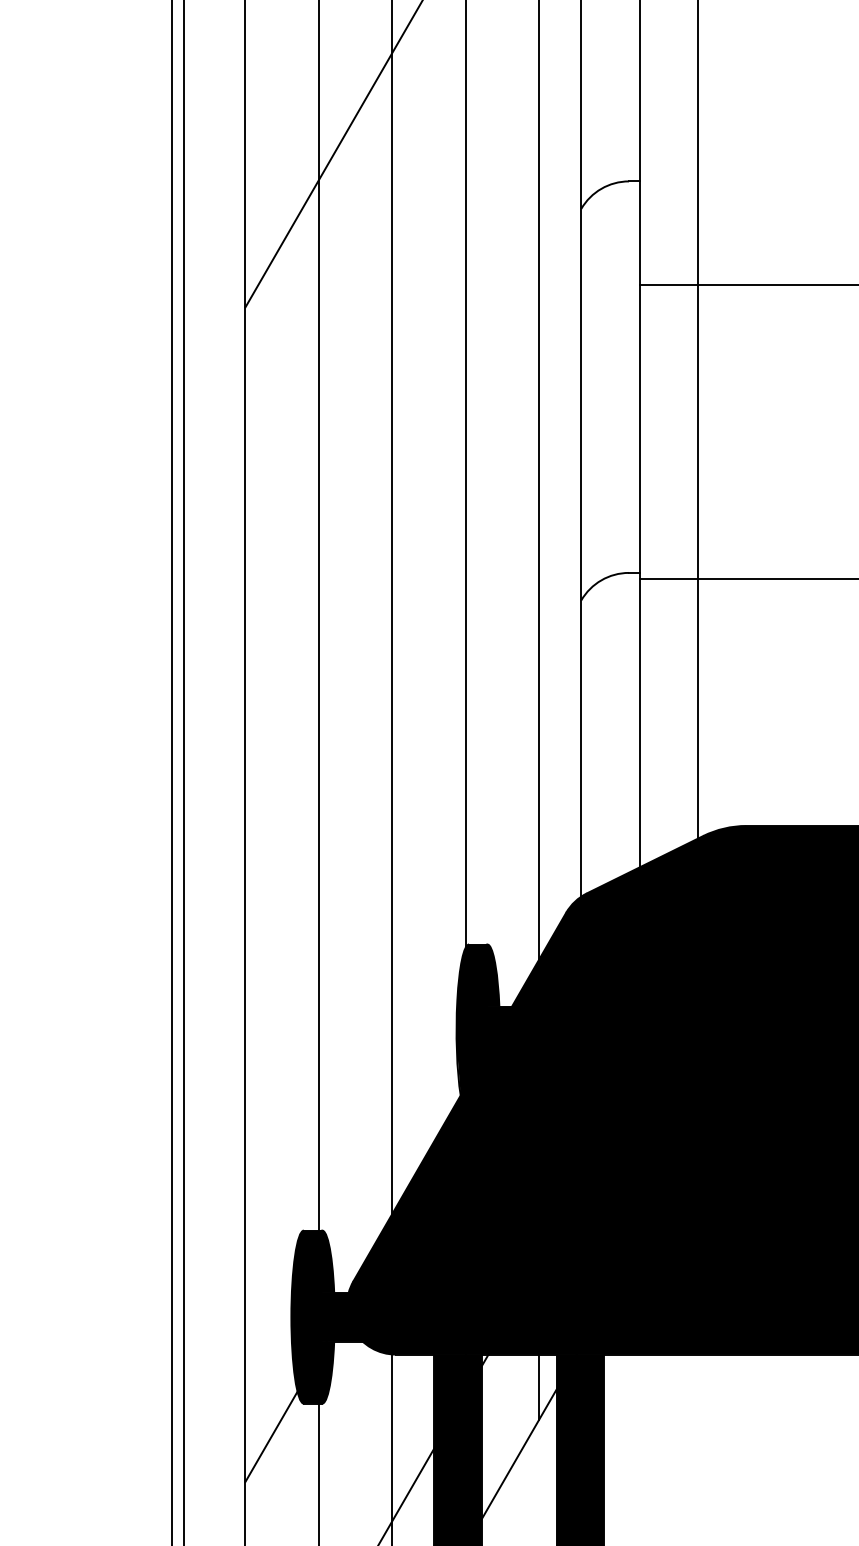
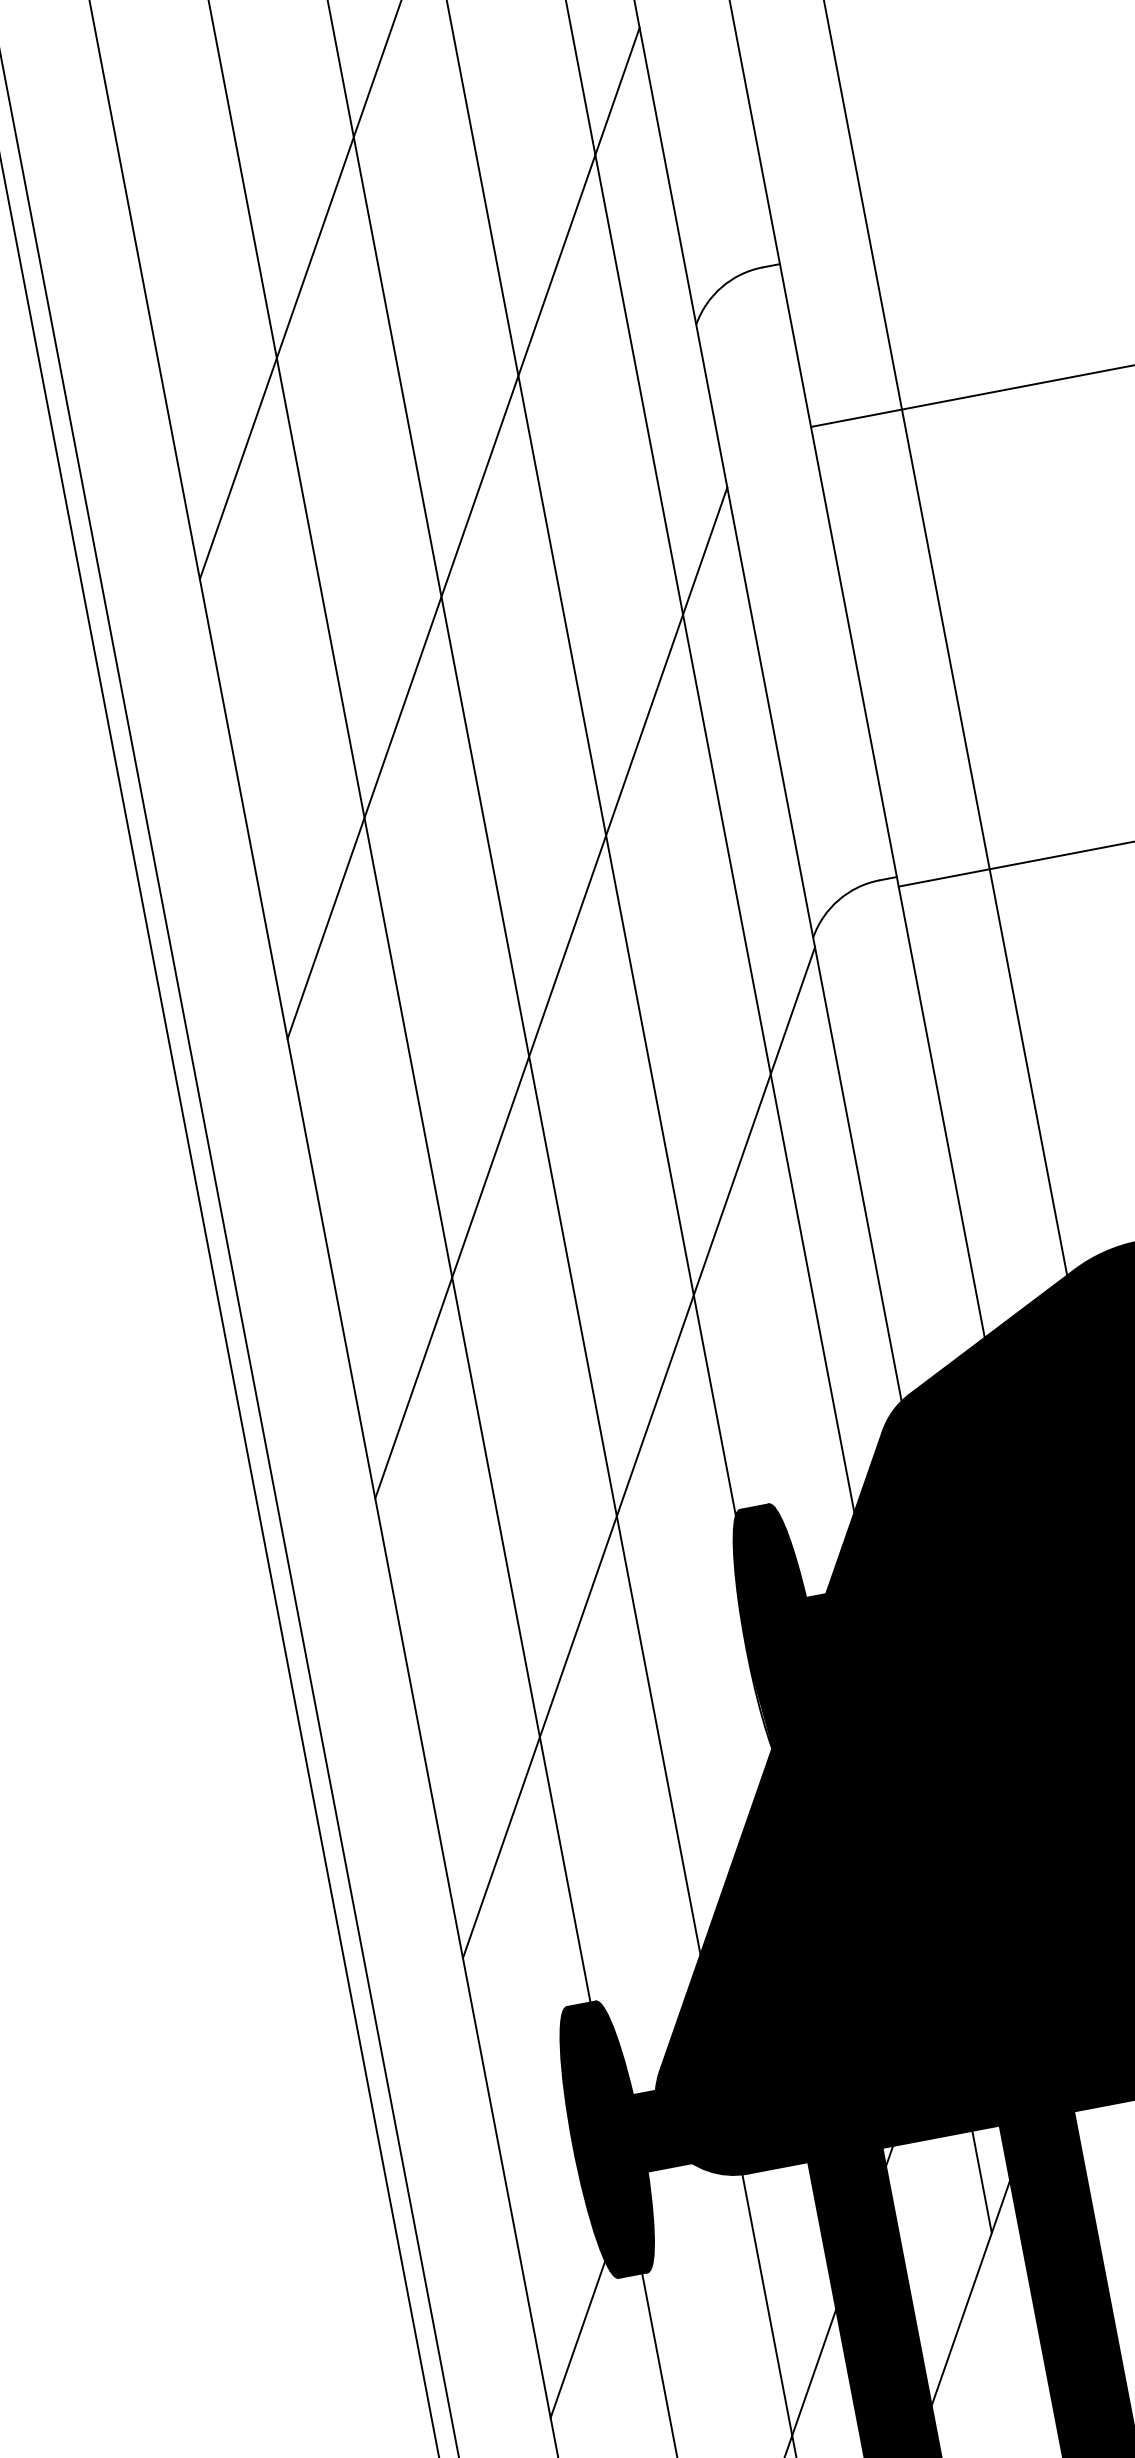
line: (413, 310) -> (463, 533), added
line: (413, 603) -> (551, 992), added
line: (413, 897) -> (639, 1452), added

